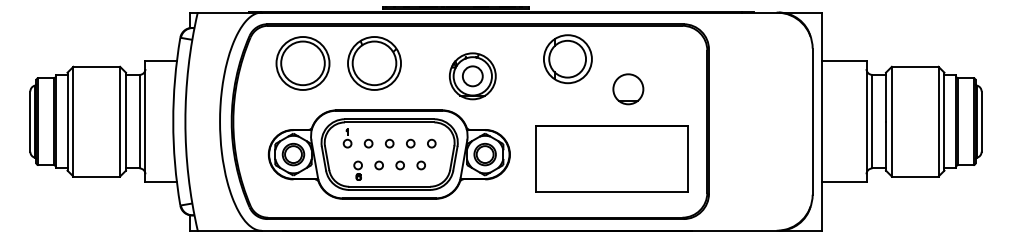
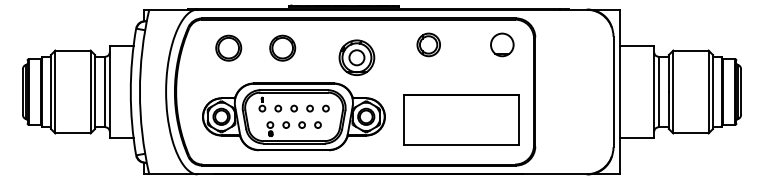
part: (567, 59) -> (428, 45), size x0.62
part: (302, 63) -> (228, 48), size x0.62
part: (374, 63) -> (282, 48), size x0.62
part: (628, 89) -> (502, 45), moved

